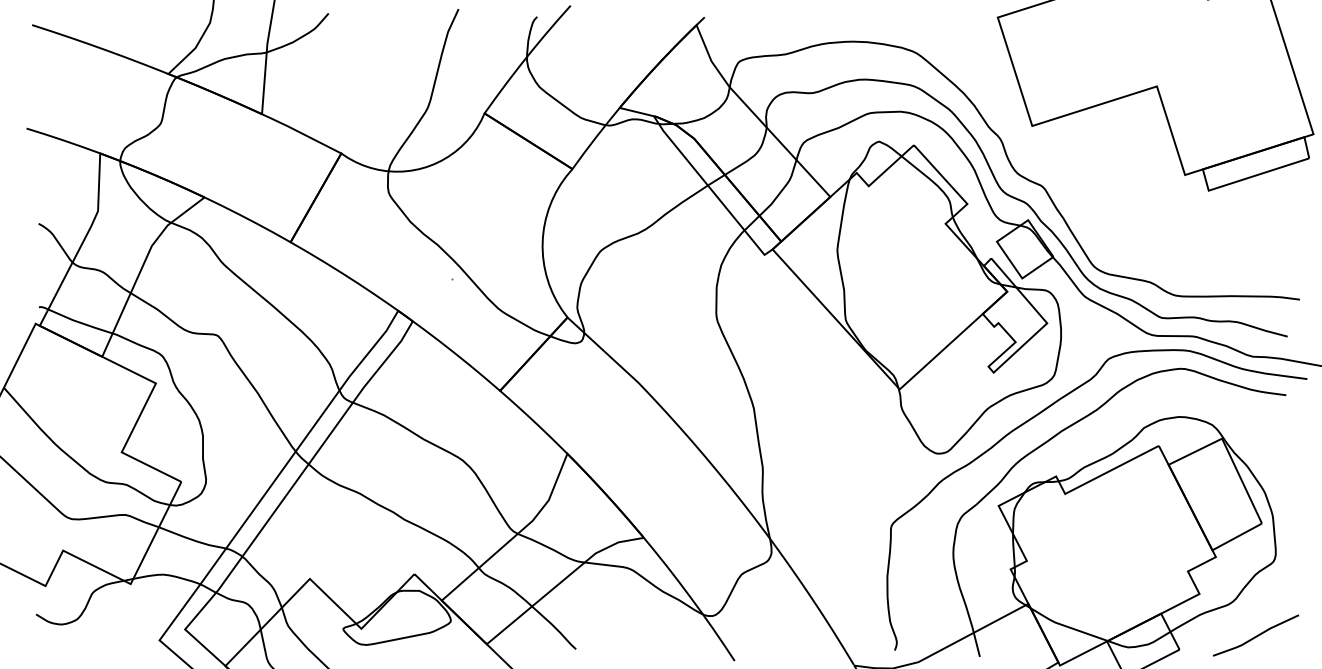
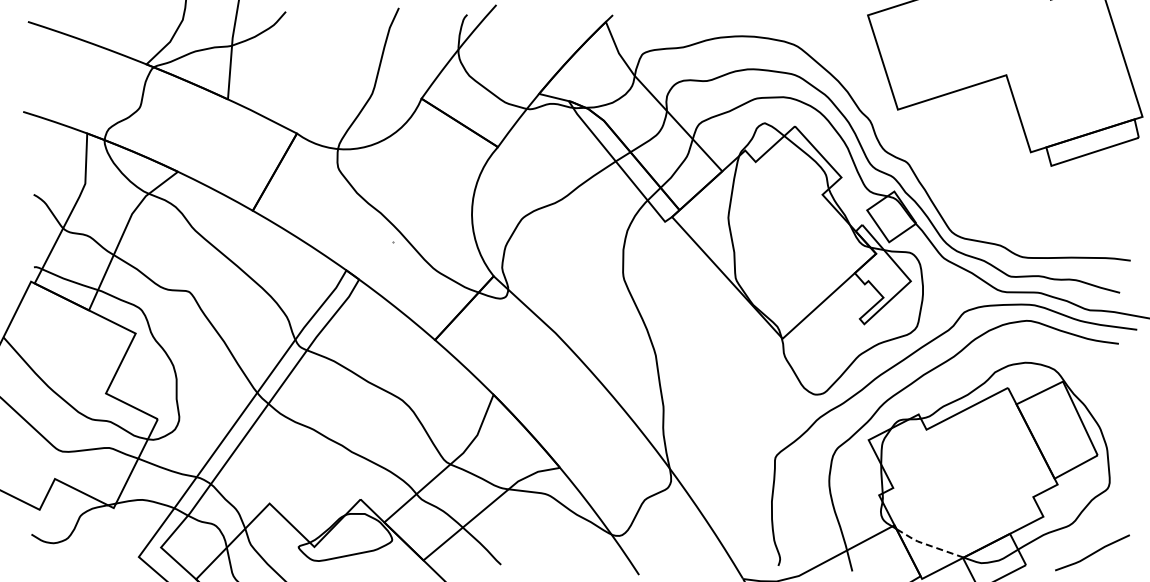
line: (1066, 625) -> (927, 544), solid -> dashed

